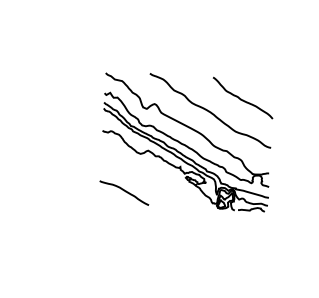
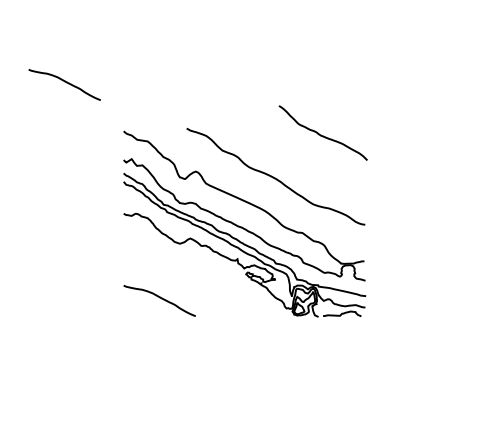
curve: (66, 36) -> (64, 82), added
curve: (241, 99) -> (321, 134), moved

